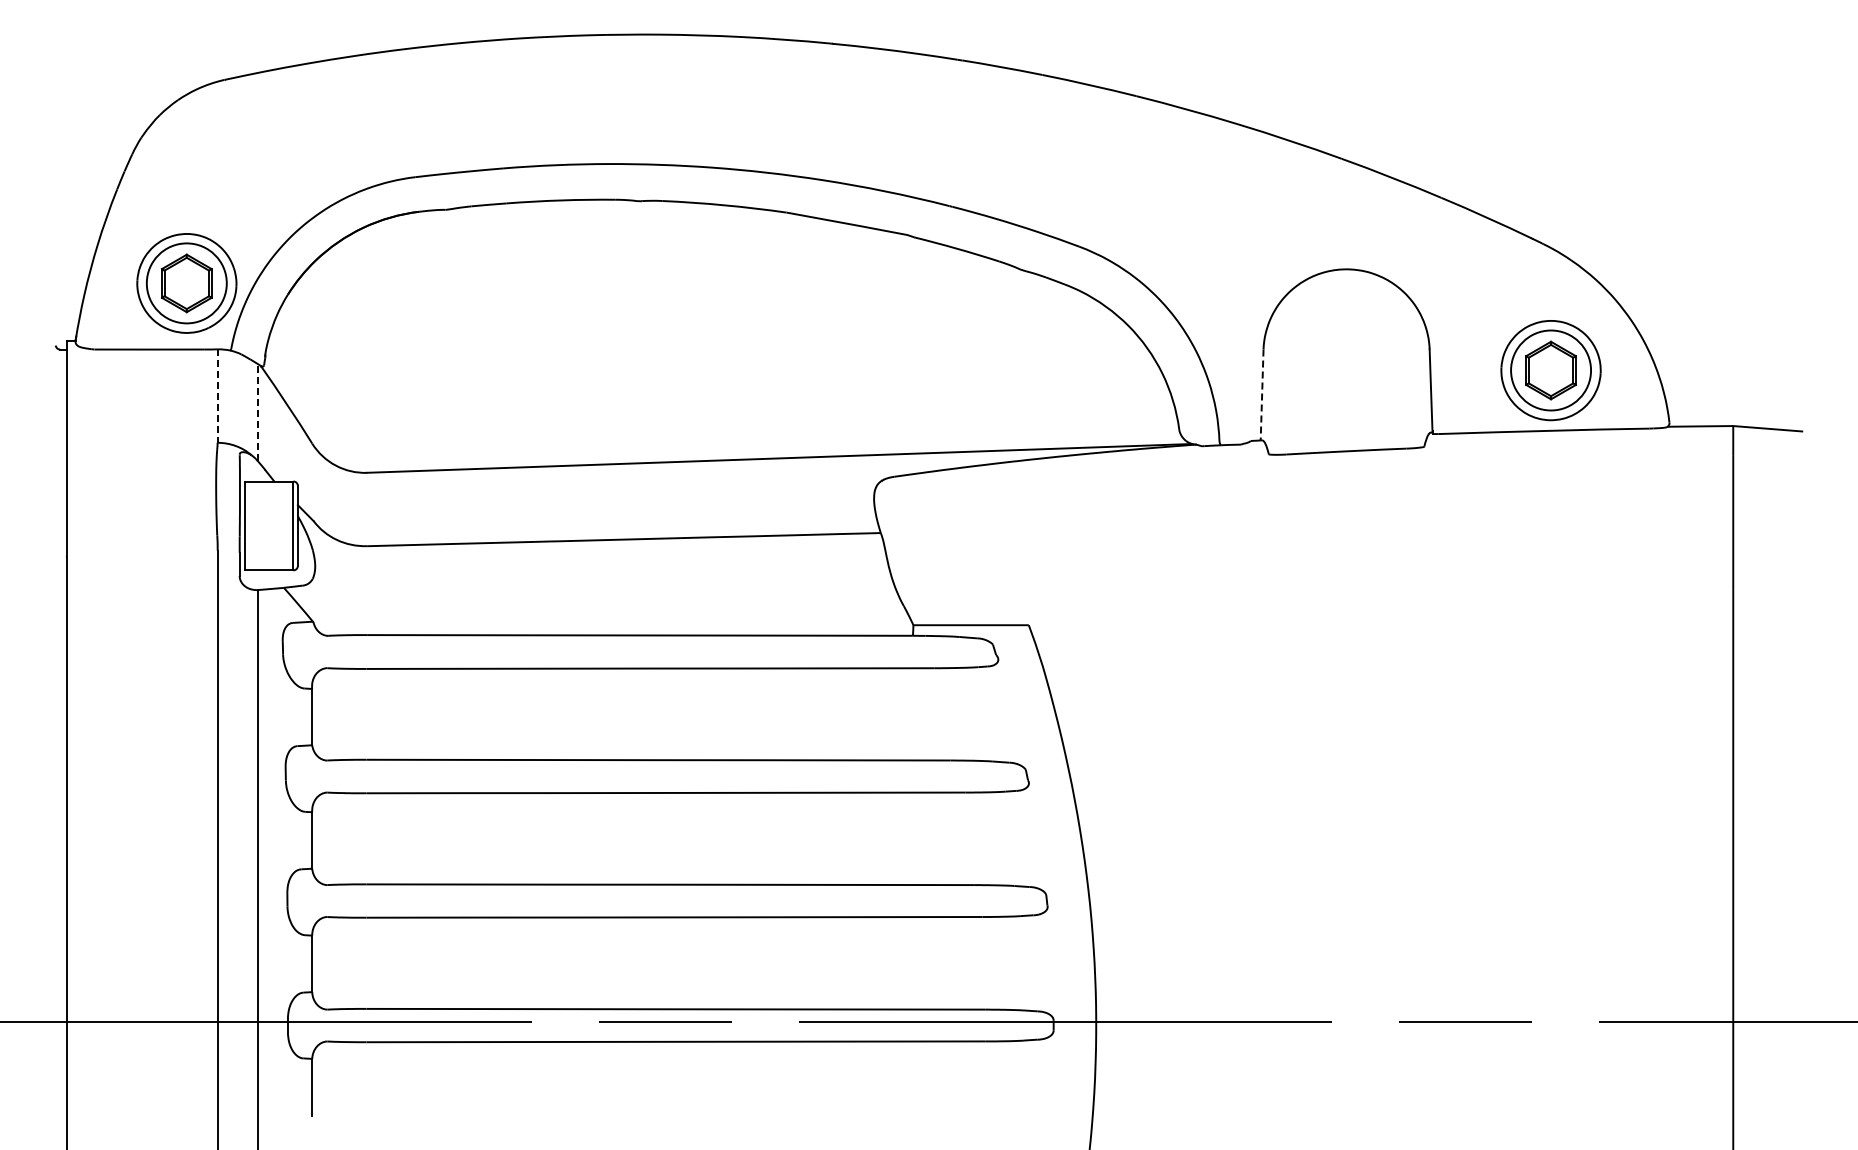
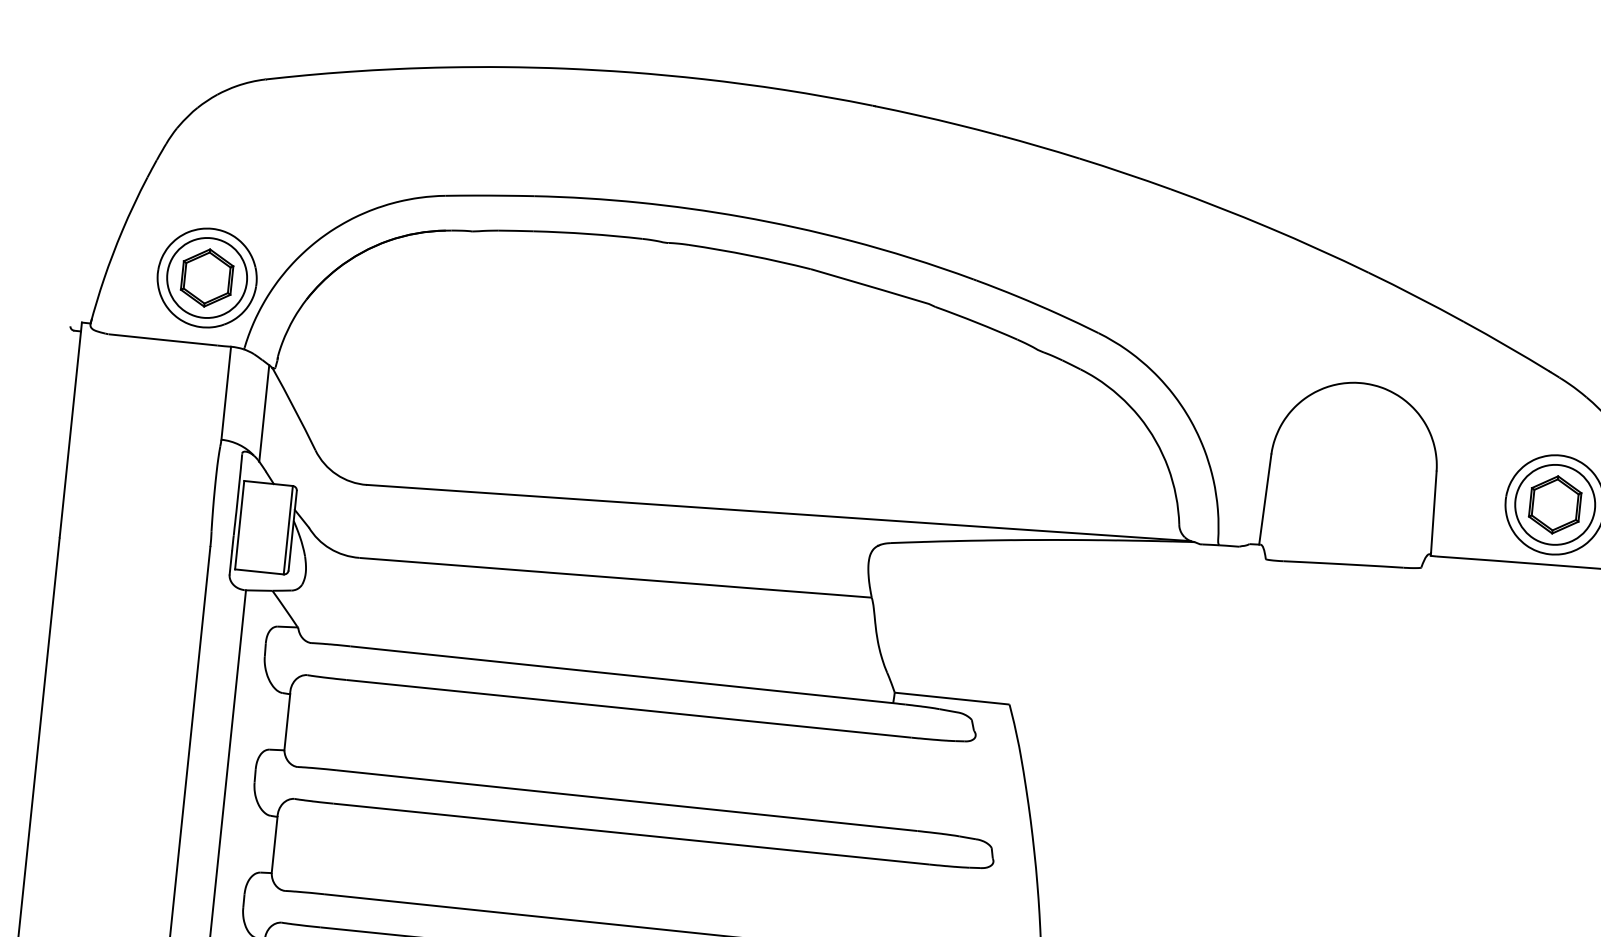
line: (1262, 395) -> (1265, 500), dashed -> solid
line: (217, 396) -> (226, 393), dashed -> solid
line: (257, 412) -> (264, 413), dashed -> solid

